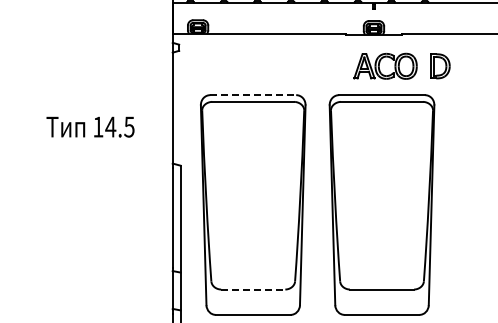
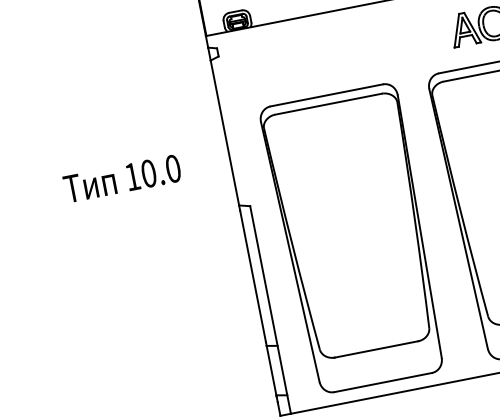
line: (253, 95) -> (327, 95), dashed -> solid
text: (119, 126) -> (160, 170), 14.5 -> 10.0
line: (253, 289) -> (376, 349), dashed -> solid

